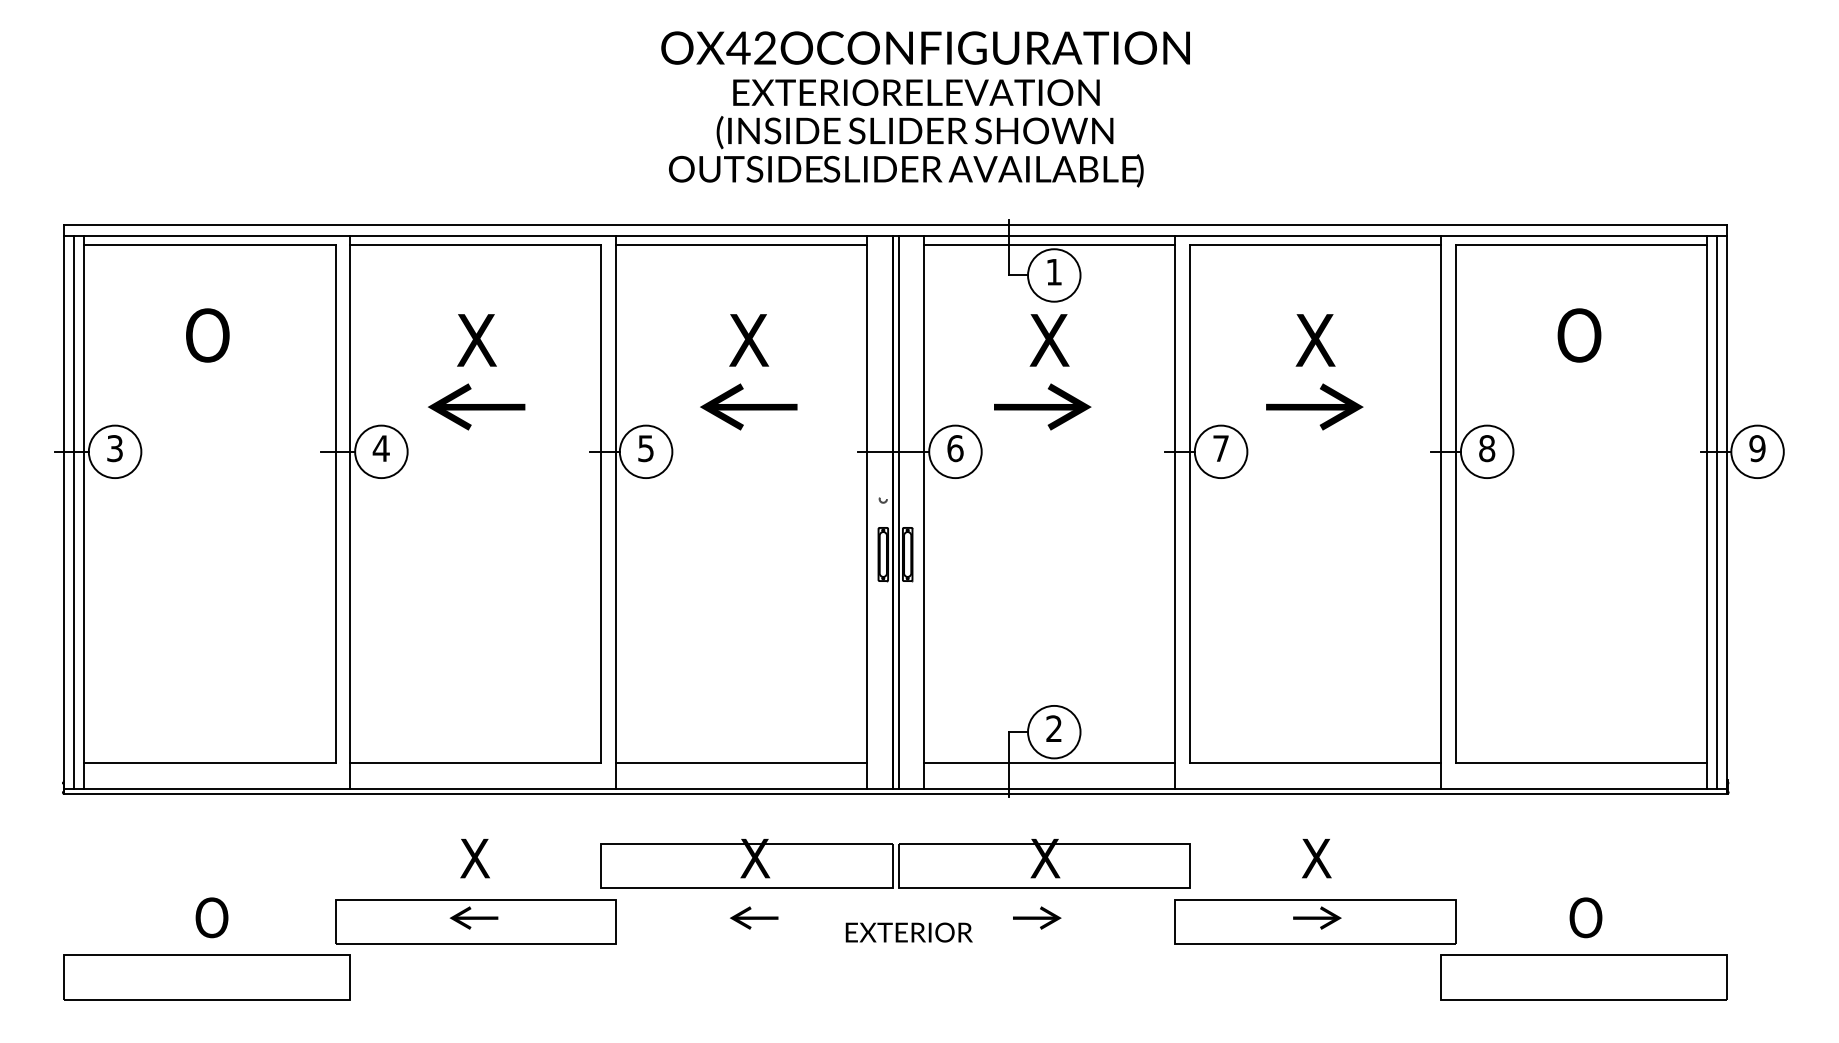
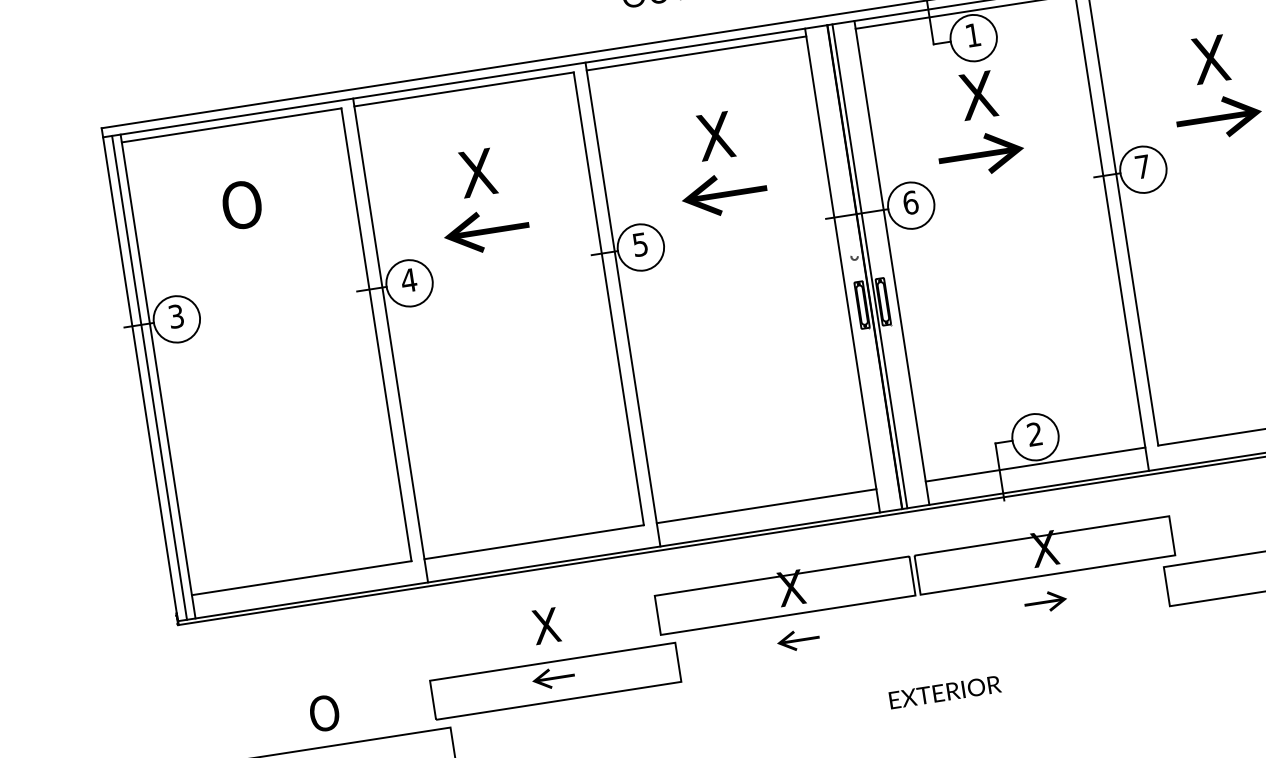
text: (908, 932) -> (944, 692), moved

